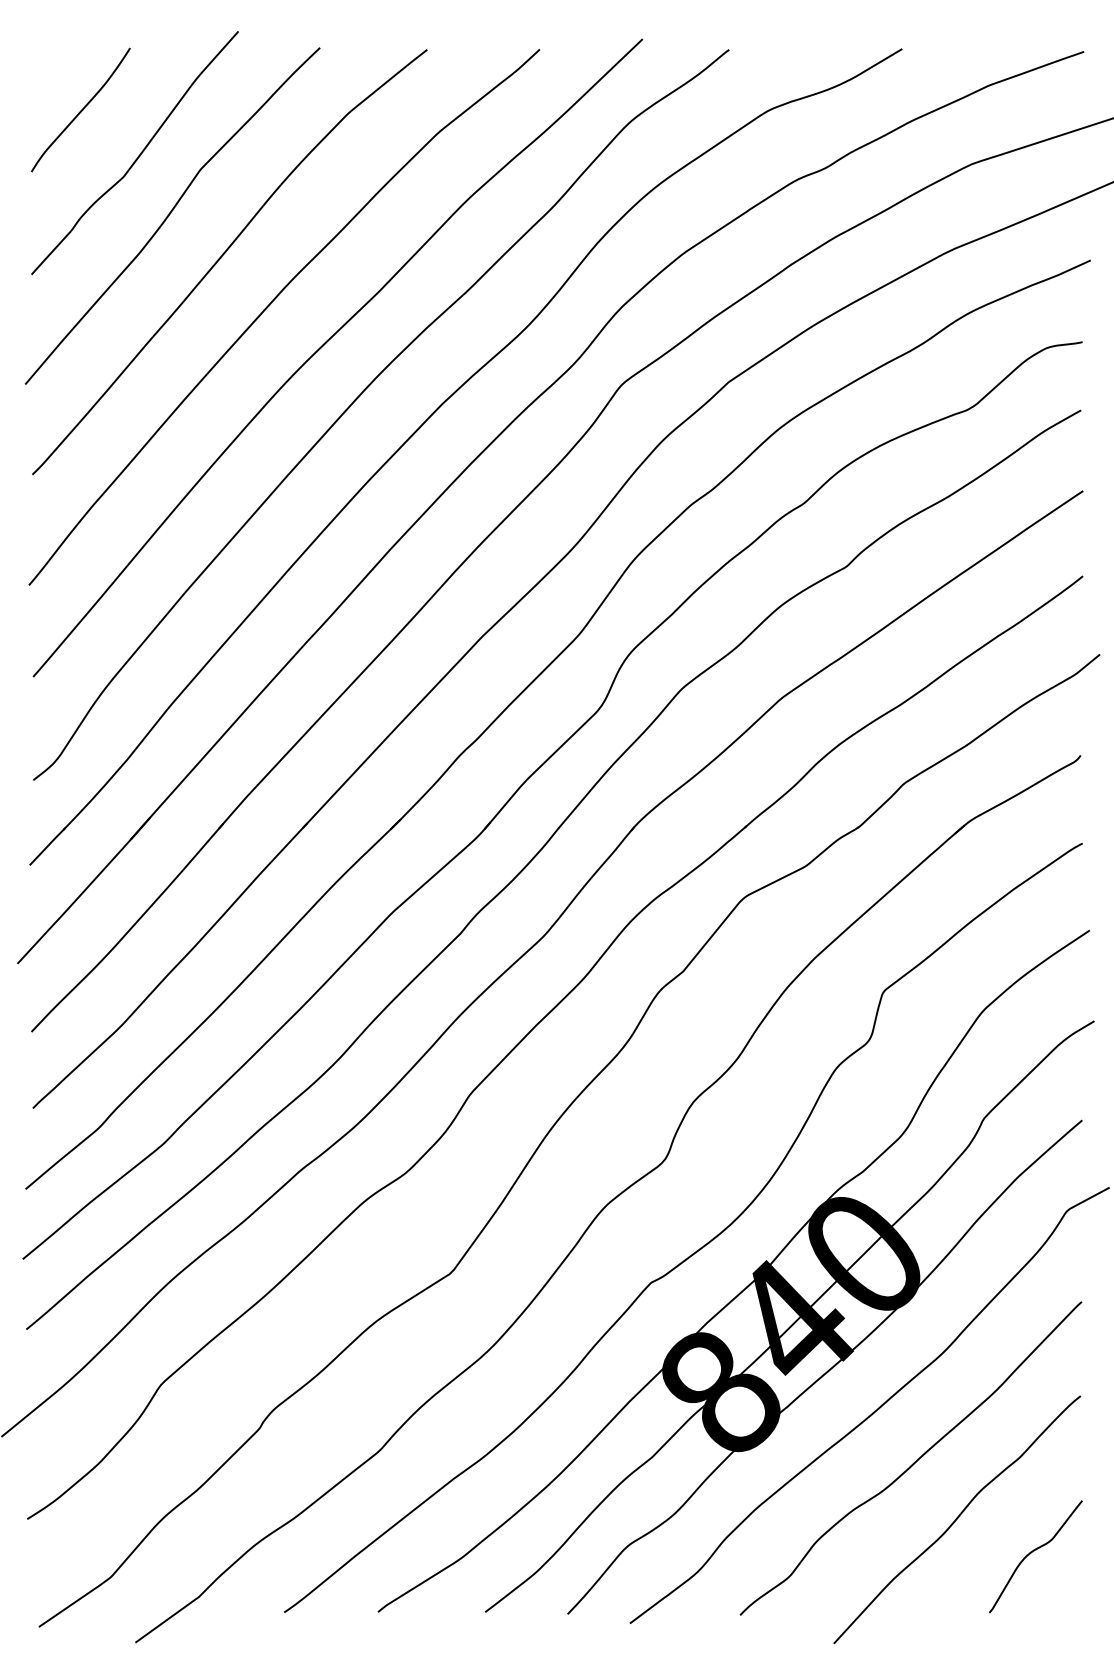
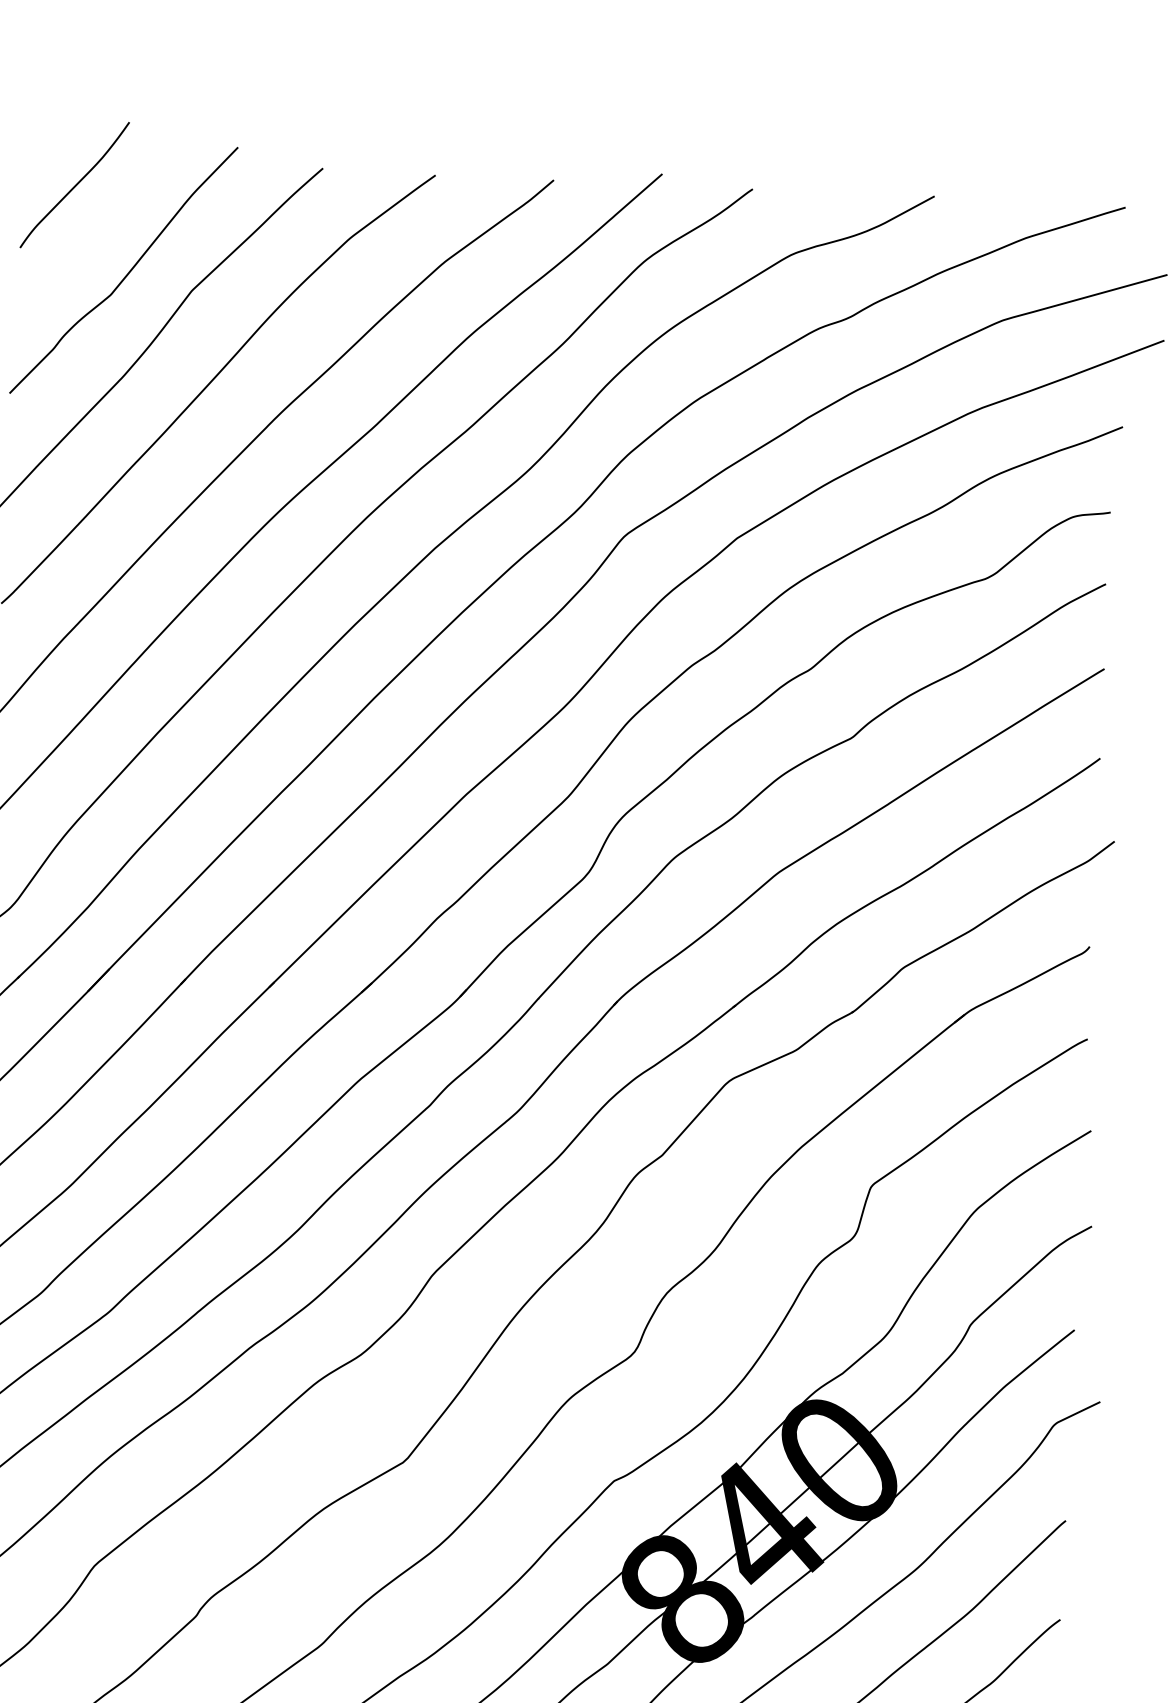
curve: (81, 109) -> (75, 184), moved

